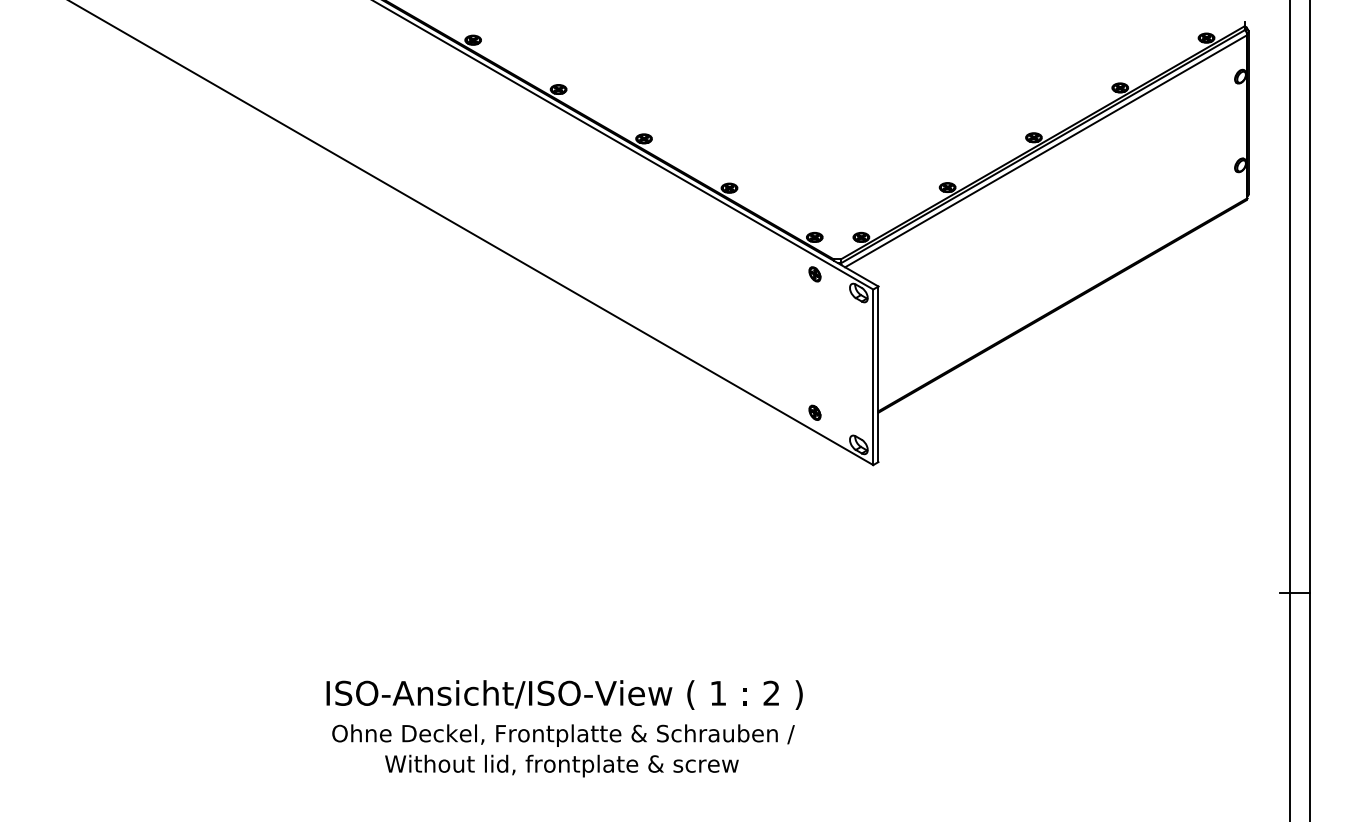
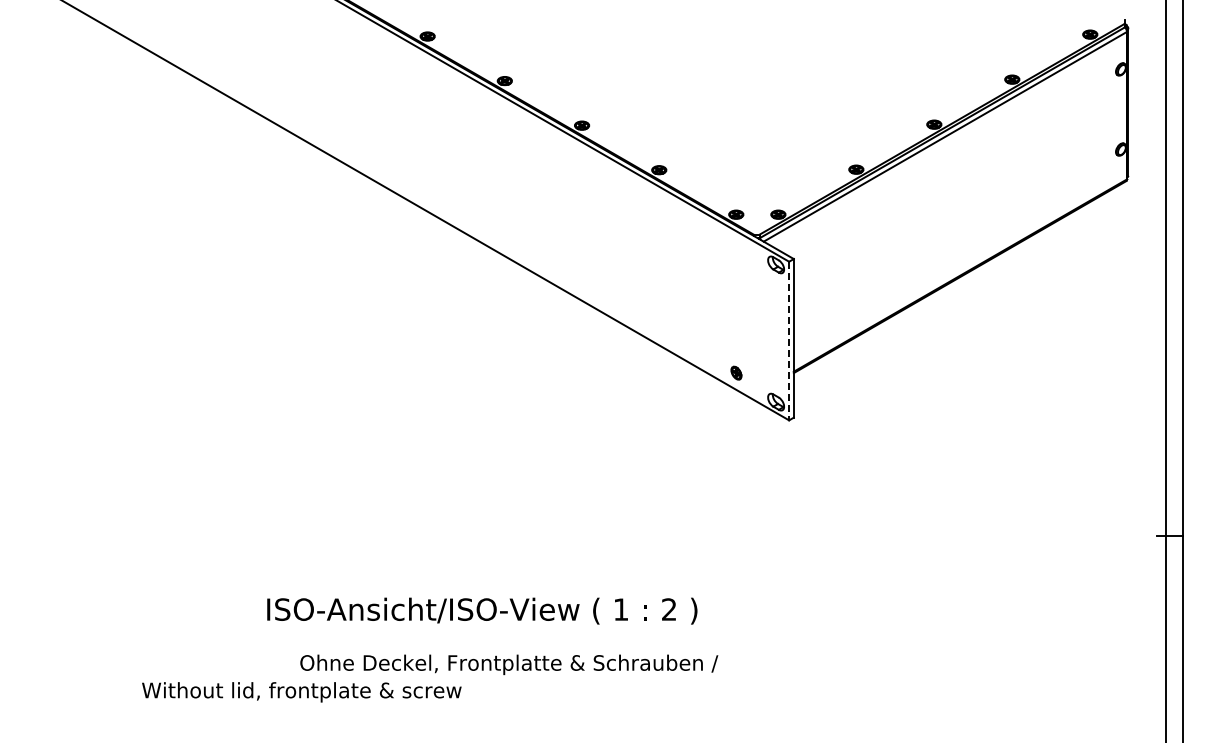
part: (815, 273) -> (736, 247), removed
line: (873, 377) -> (789, 341), solid -> dashed
text: (564, 694) -> (482, 610), moved
text: (561, 766) -> (301, 692), moved

